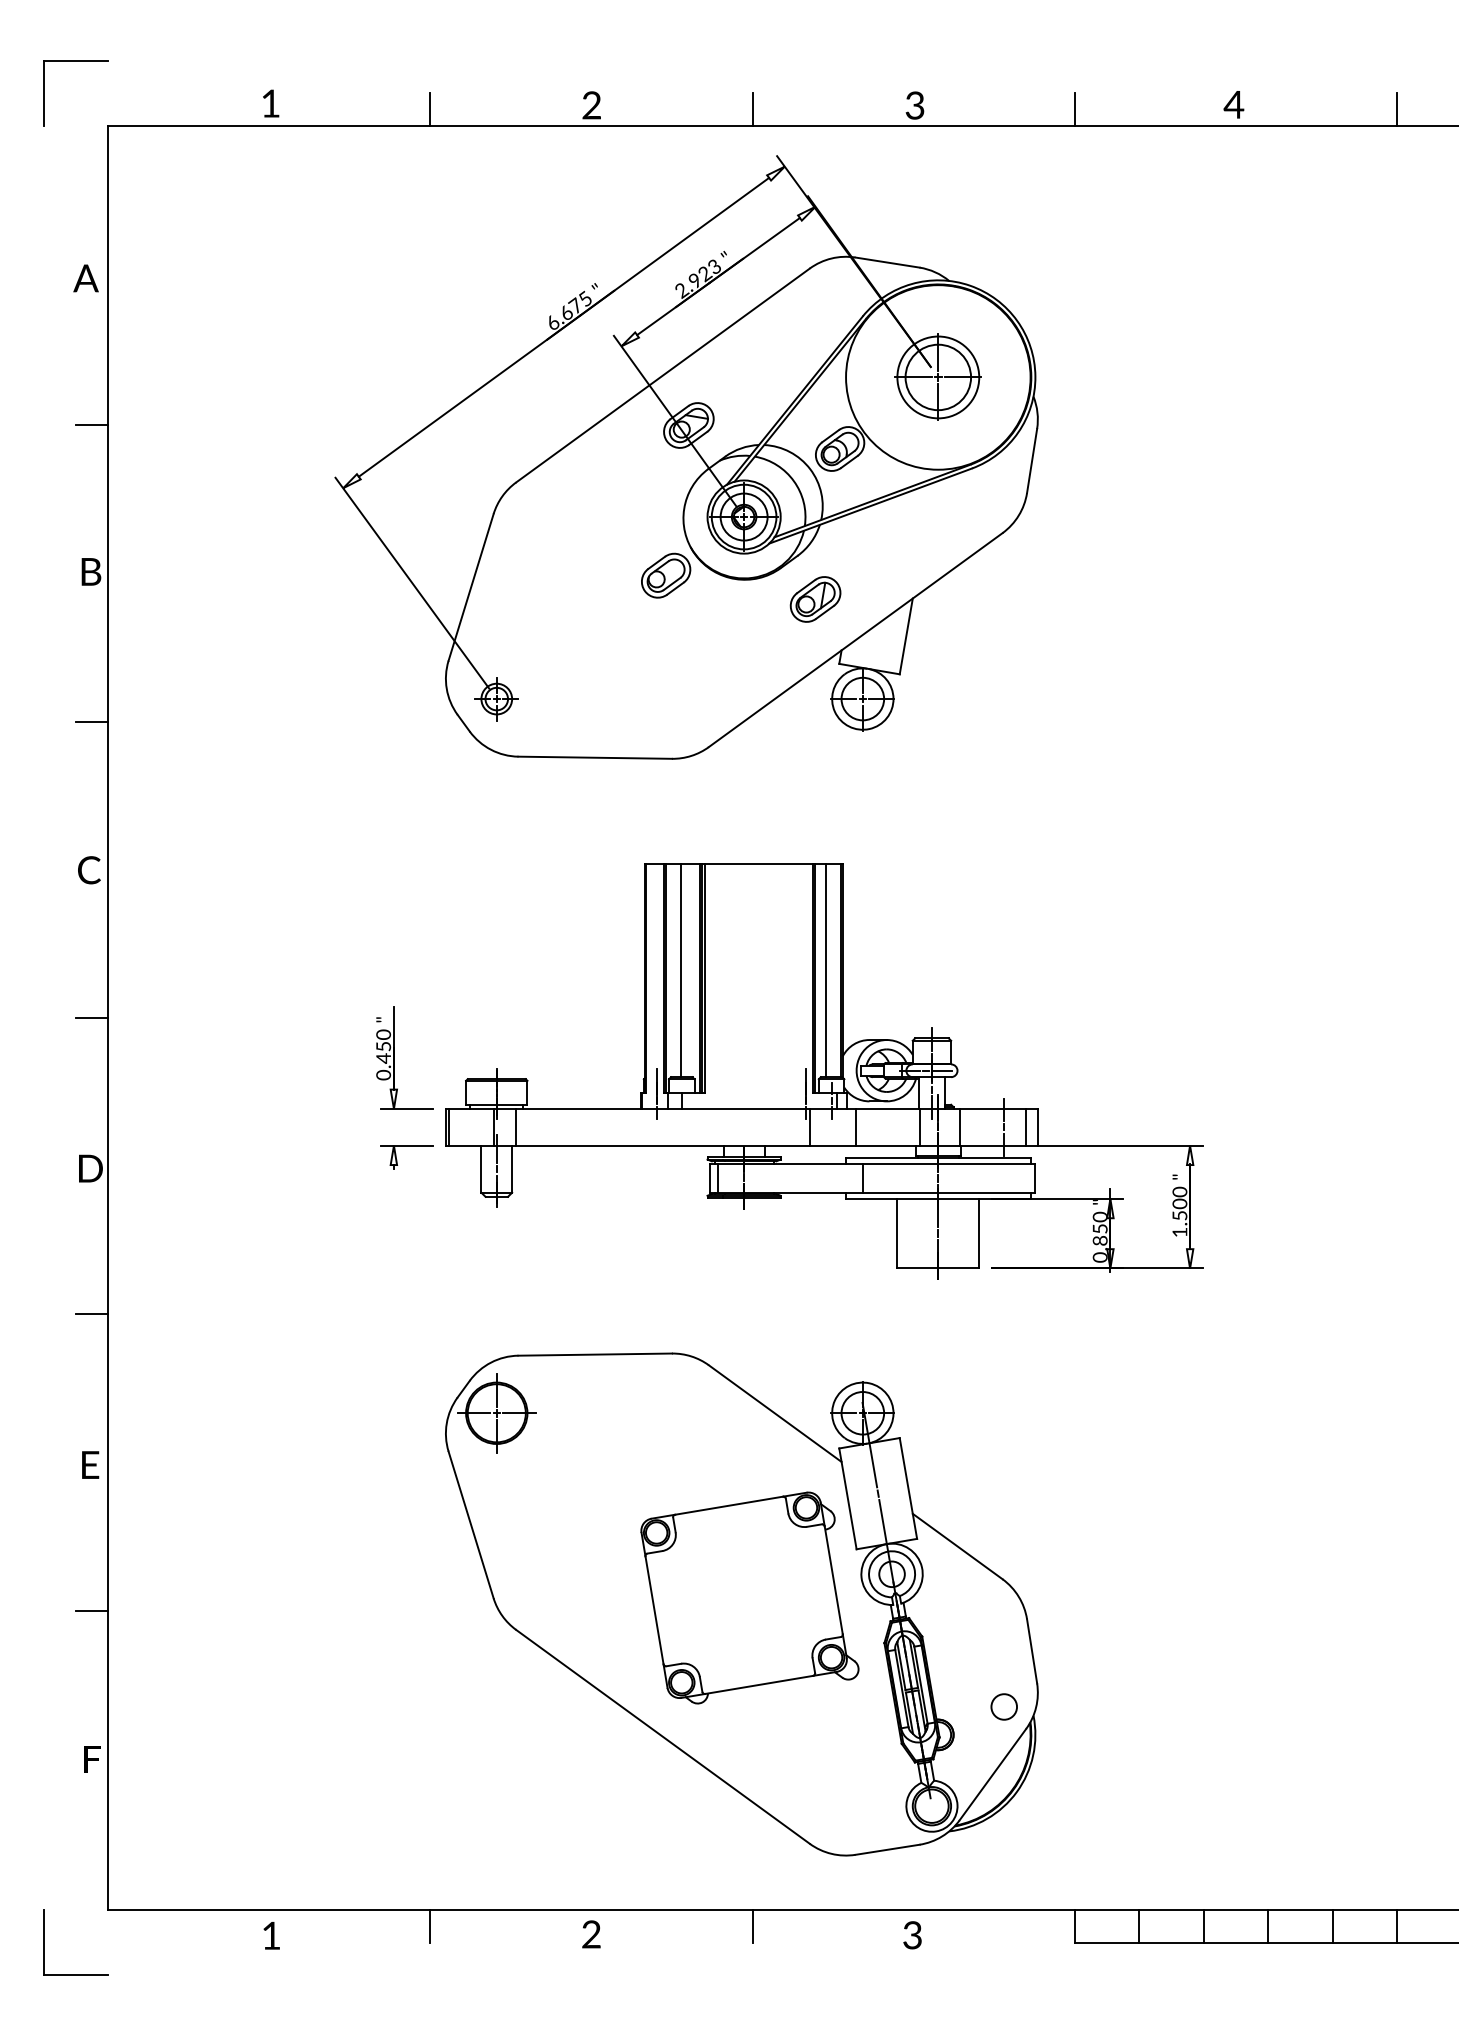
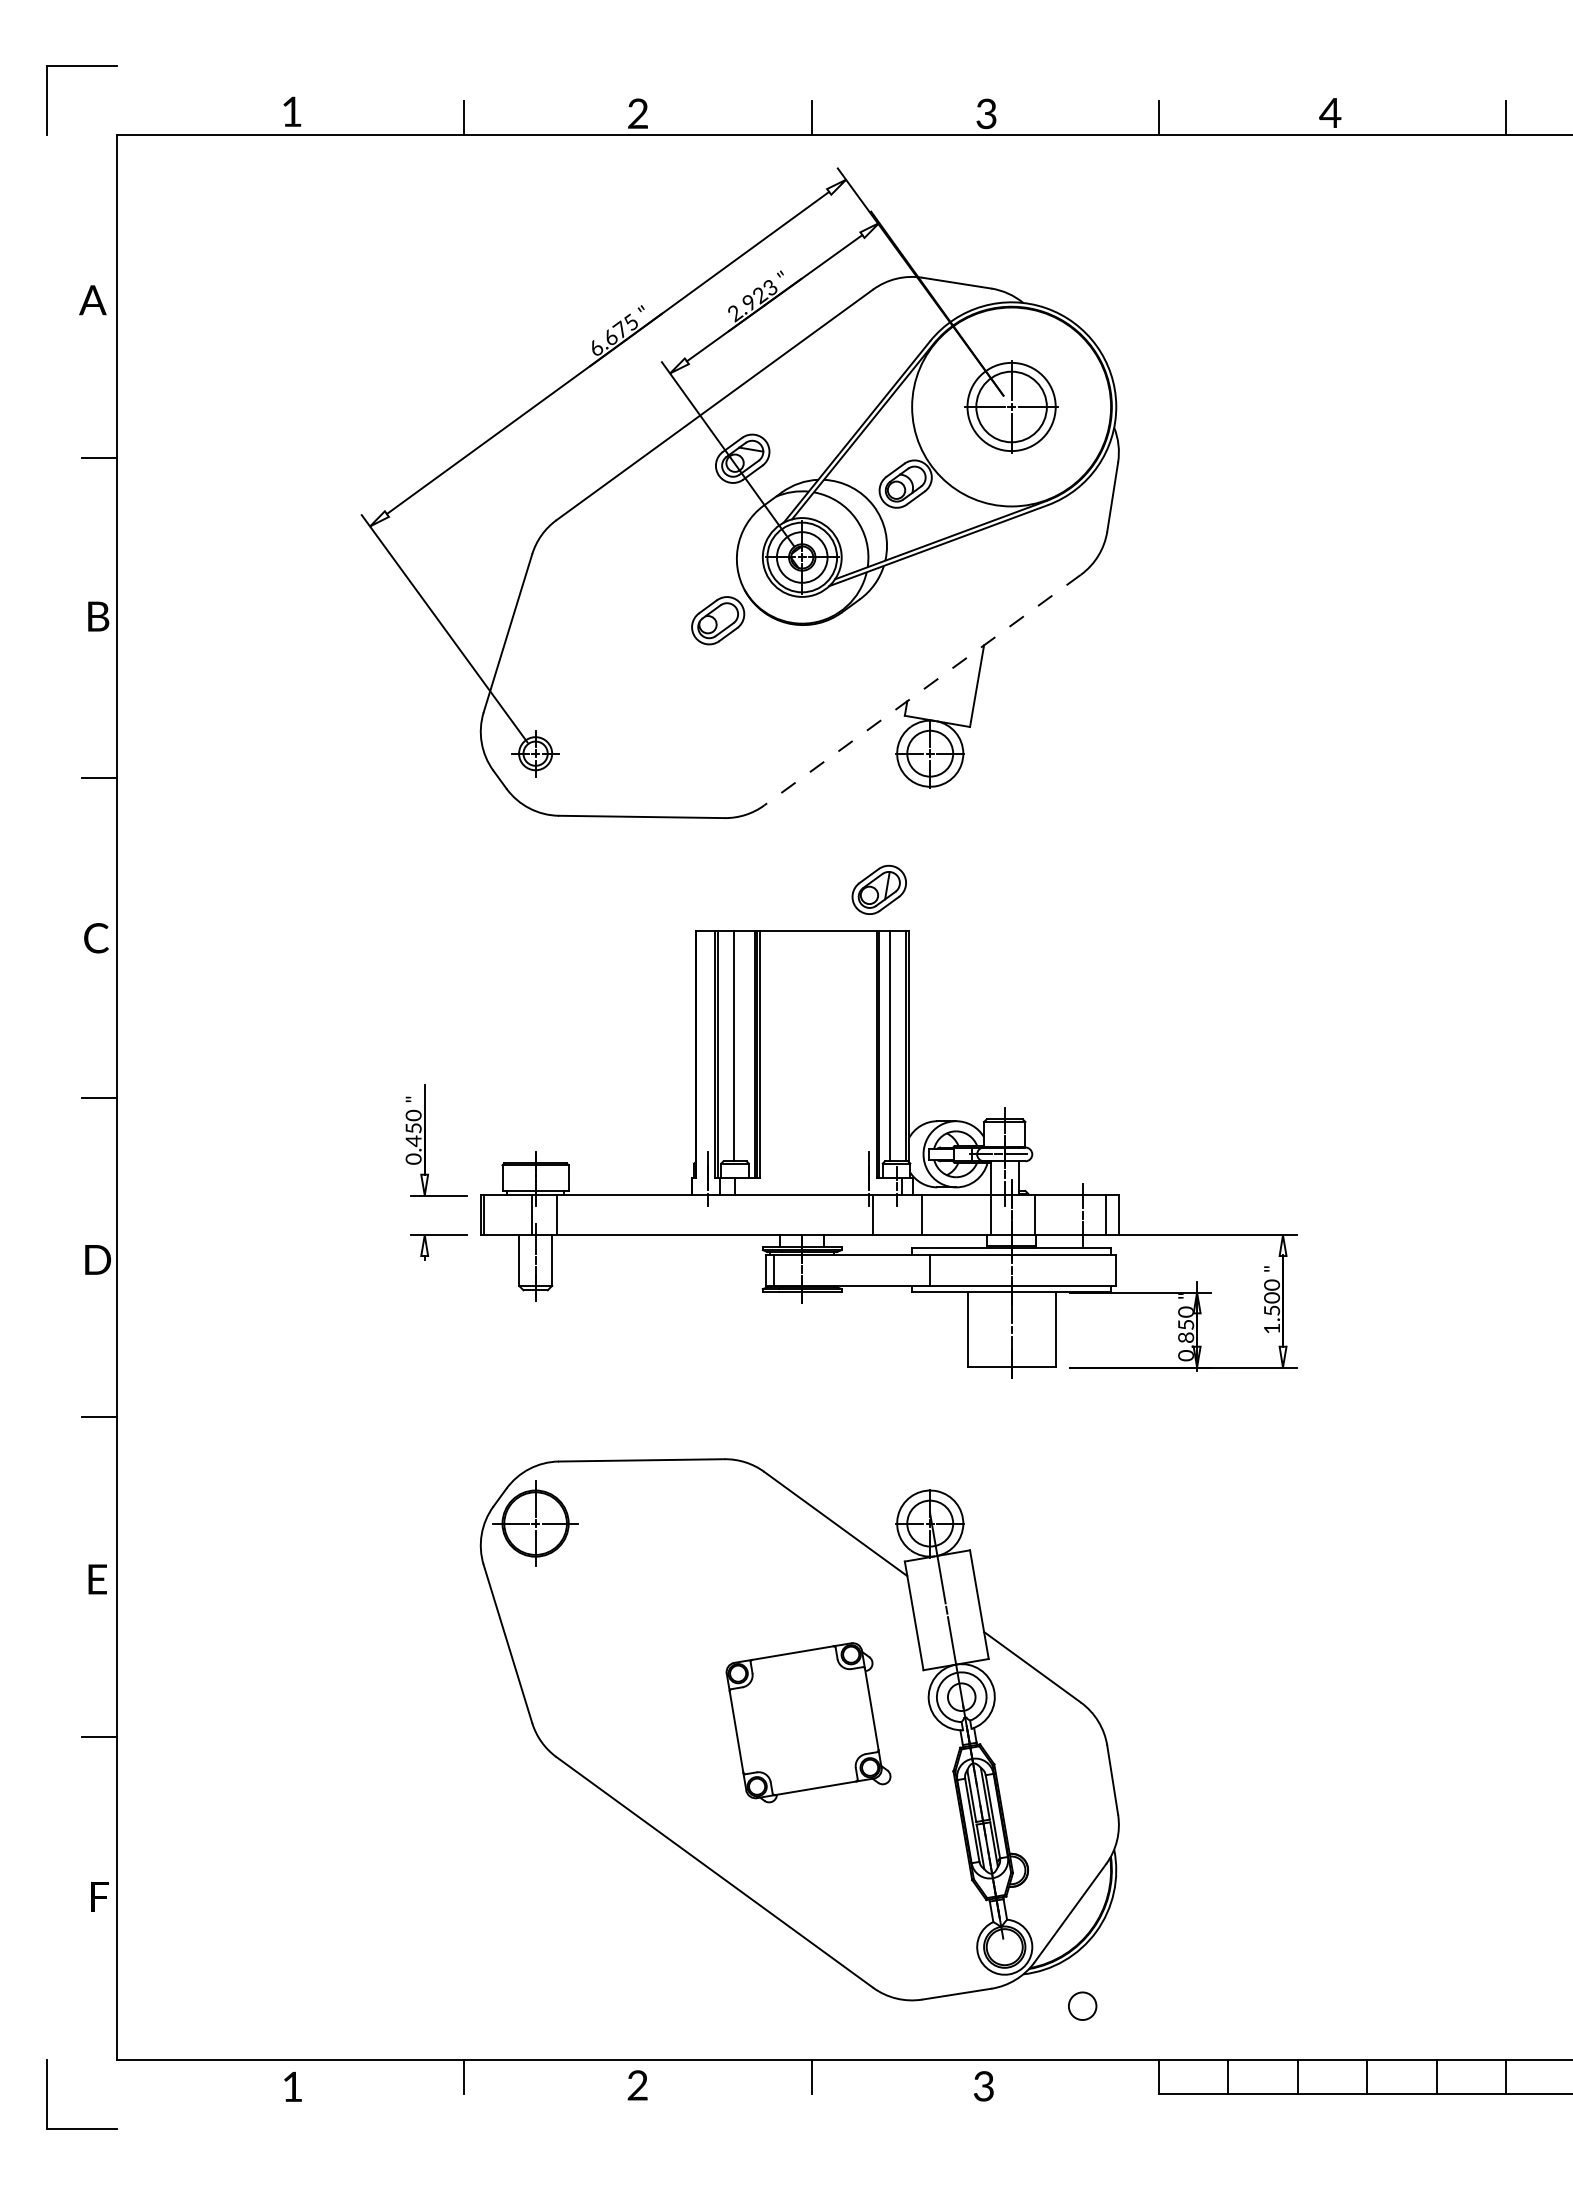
part: (815, 599) -> (879, 889), moved
line: (855, 640) -> (922, 690), solid -> dashed
part: (749, 1597) -> (808, 1722), size x0.7
circle: (1003, 1706) -> (1081, 2005), moved

